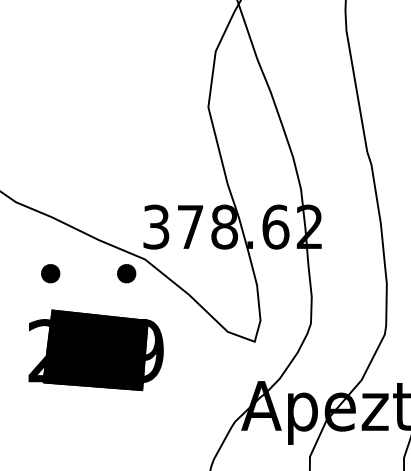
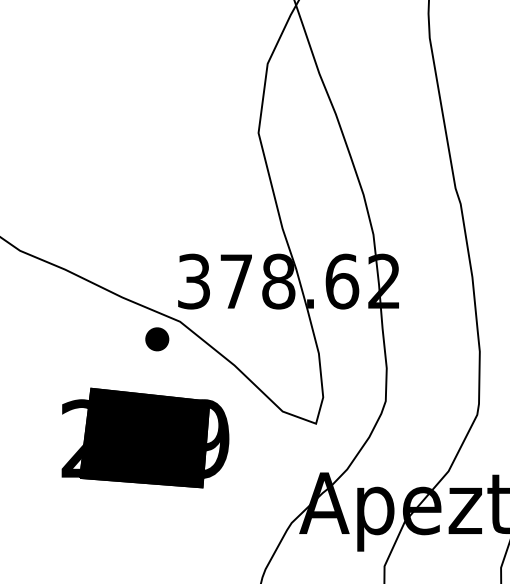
part: (50, 273) -> (62, 339), removed
part: (95, 350) -> (144, 438), moved

